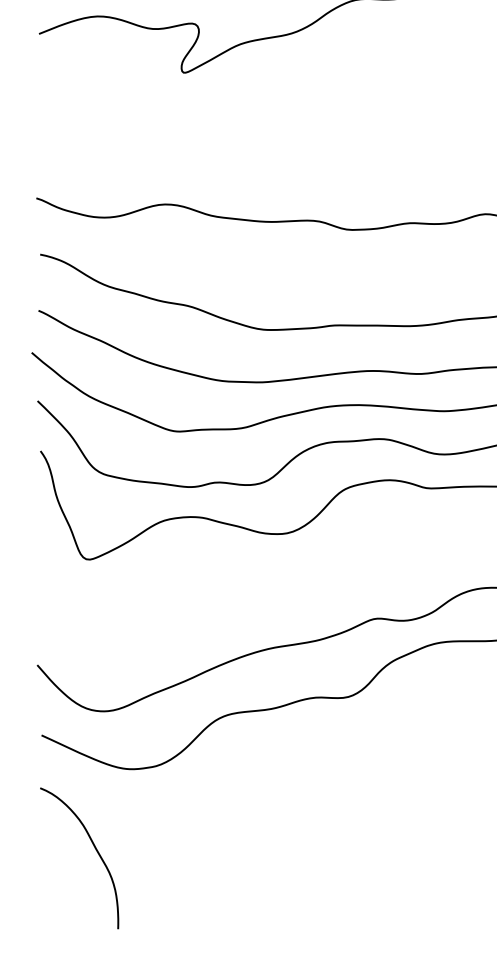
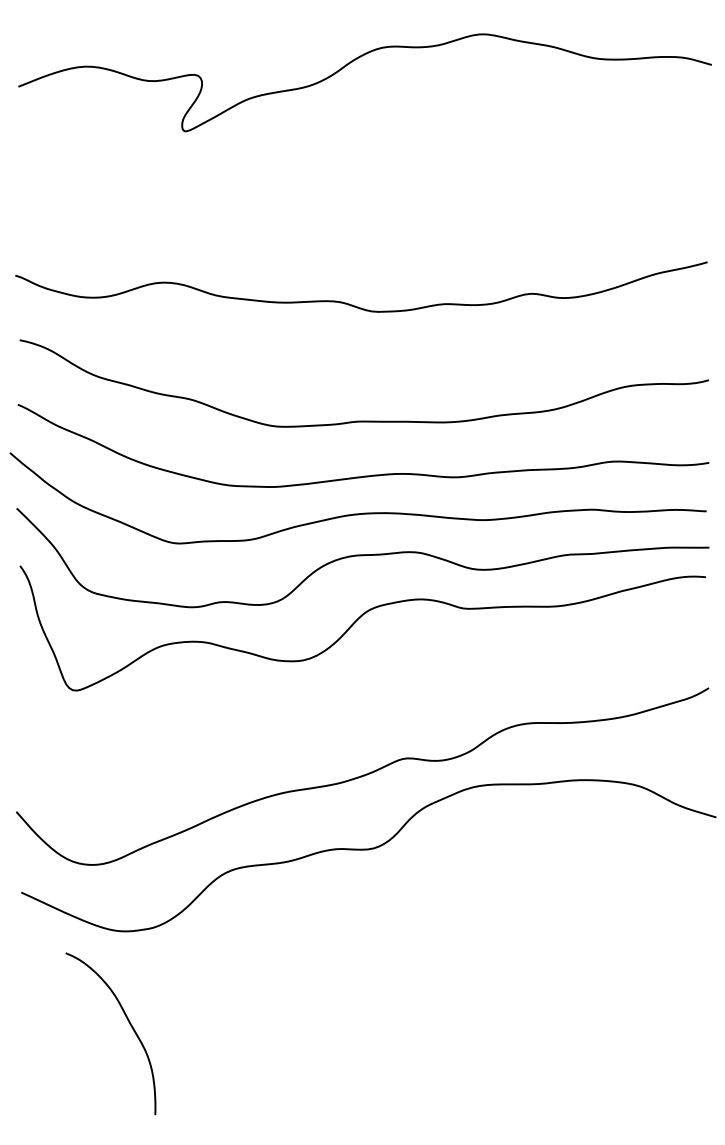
curve: (95, 850) -> (129, 1024), moved

